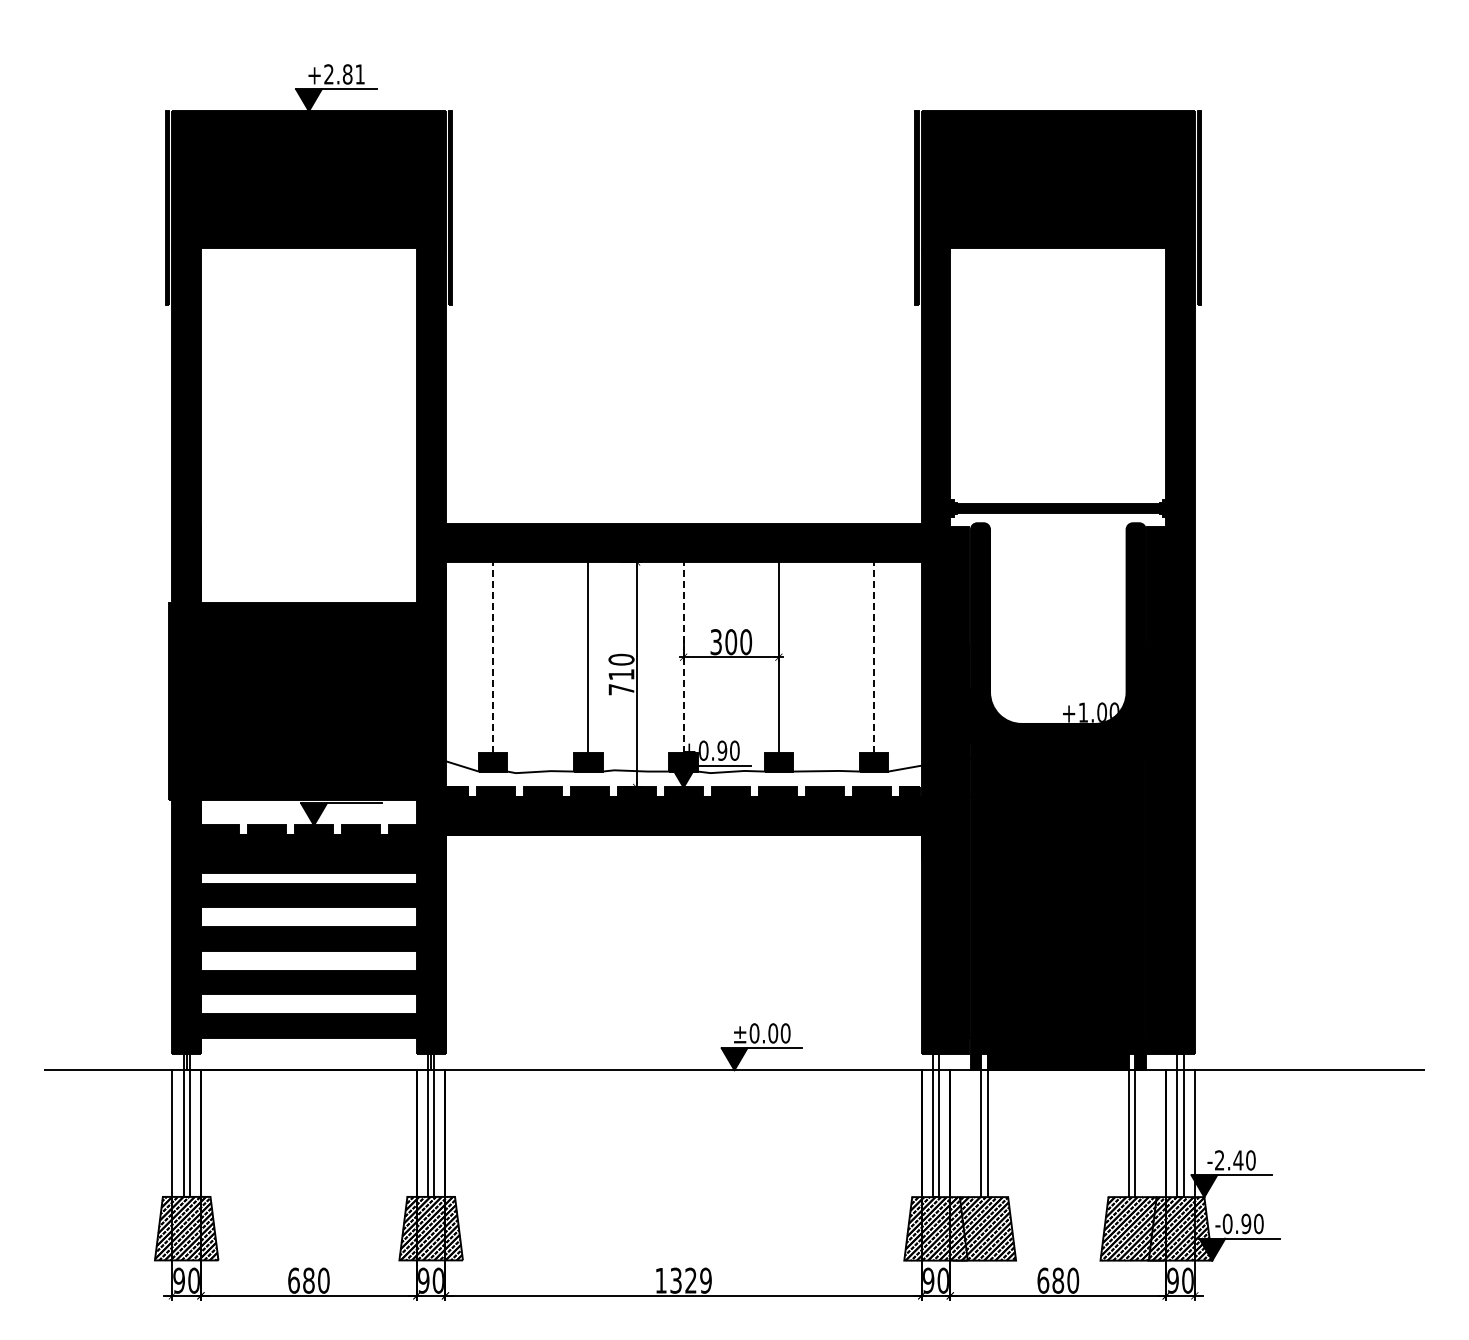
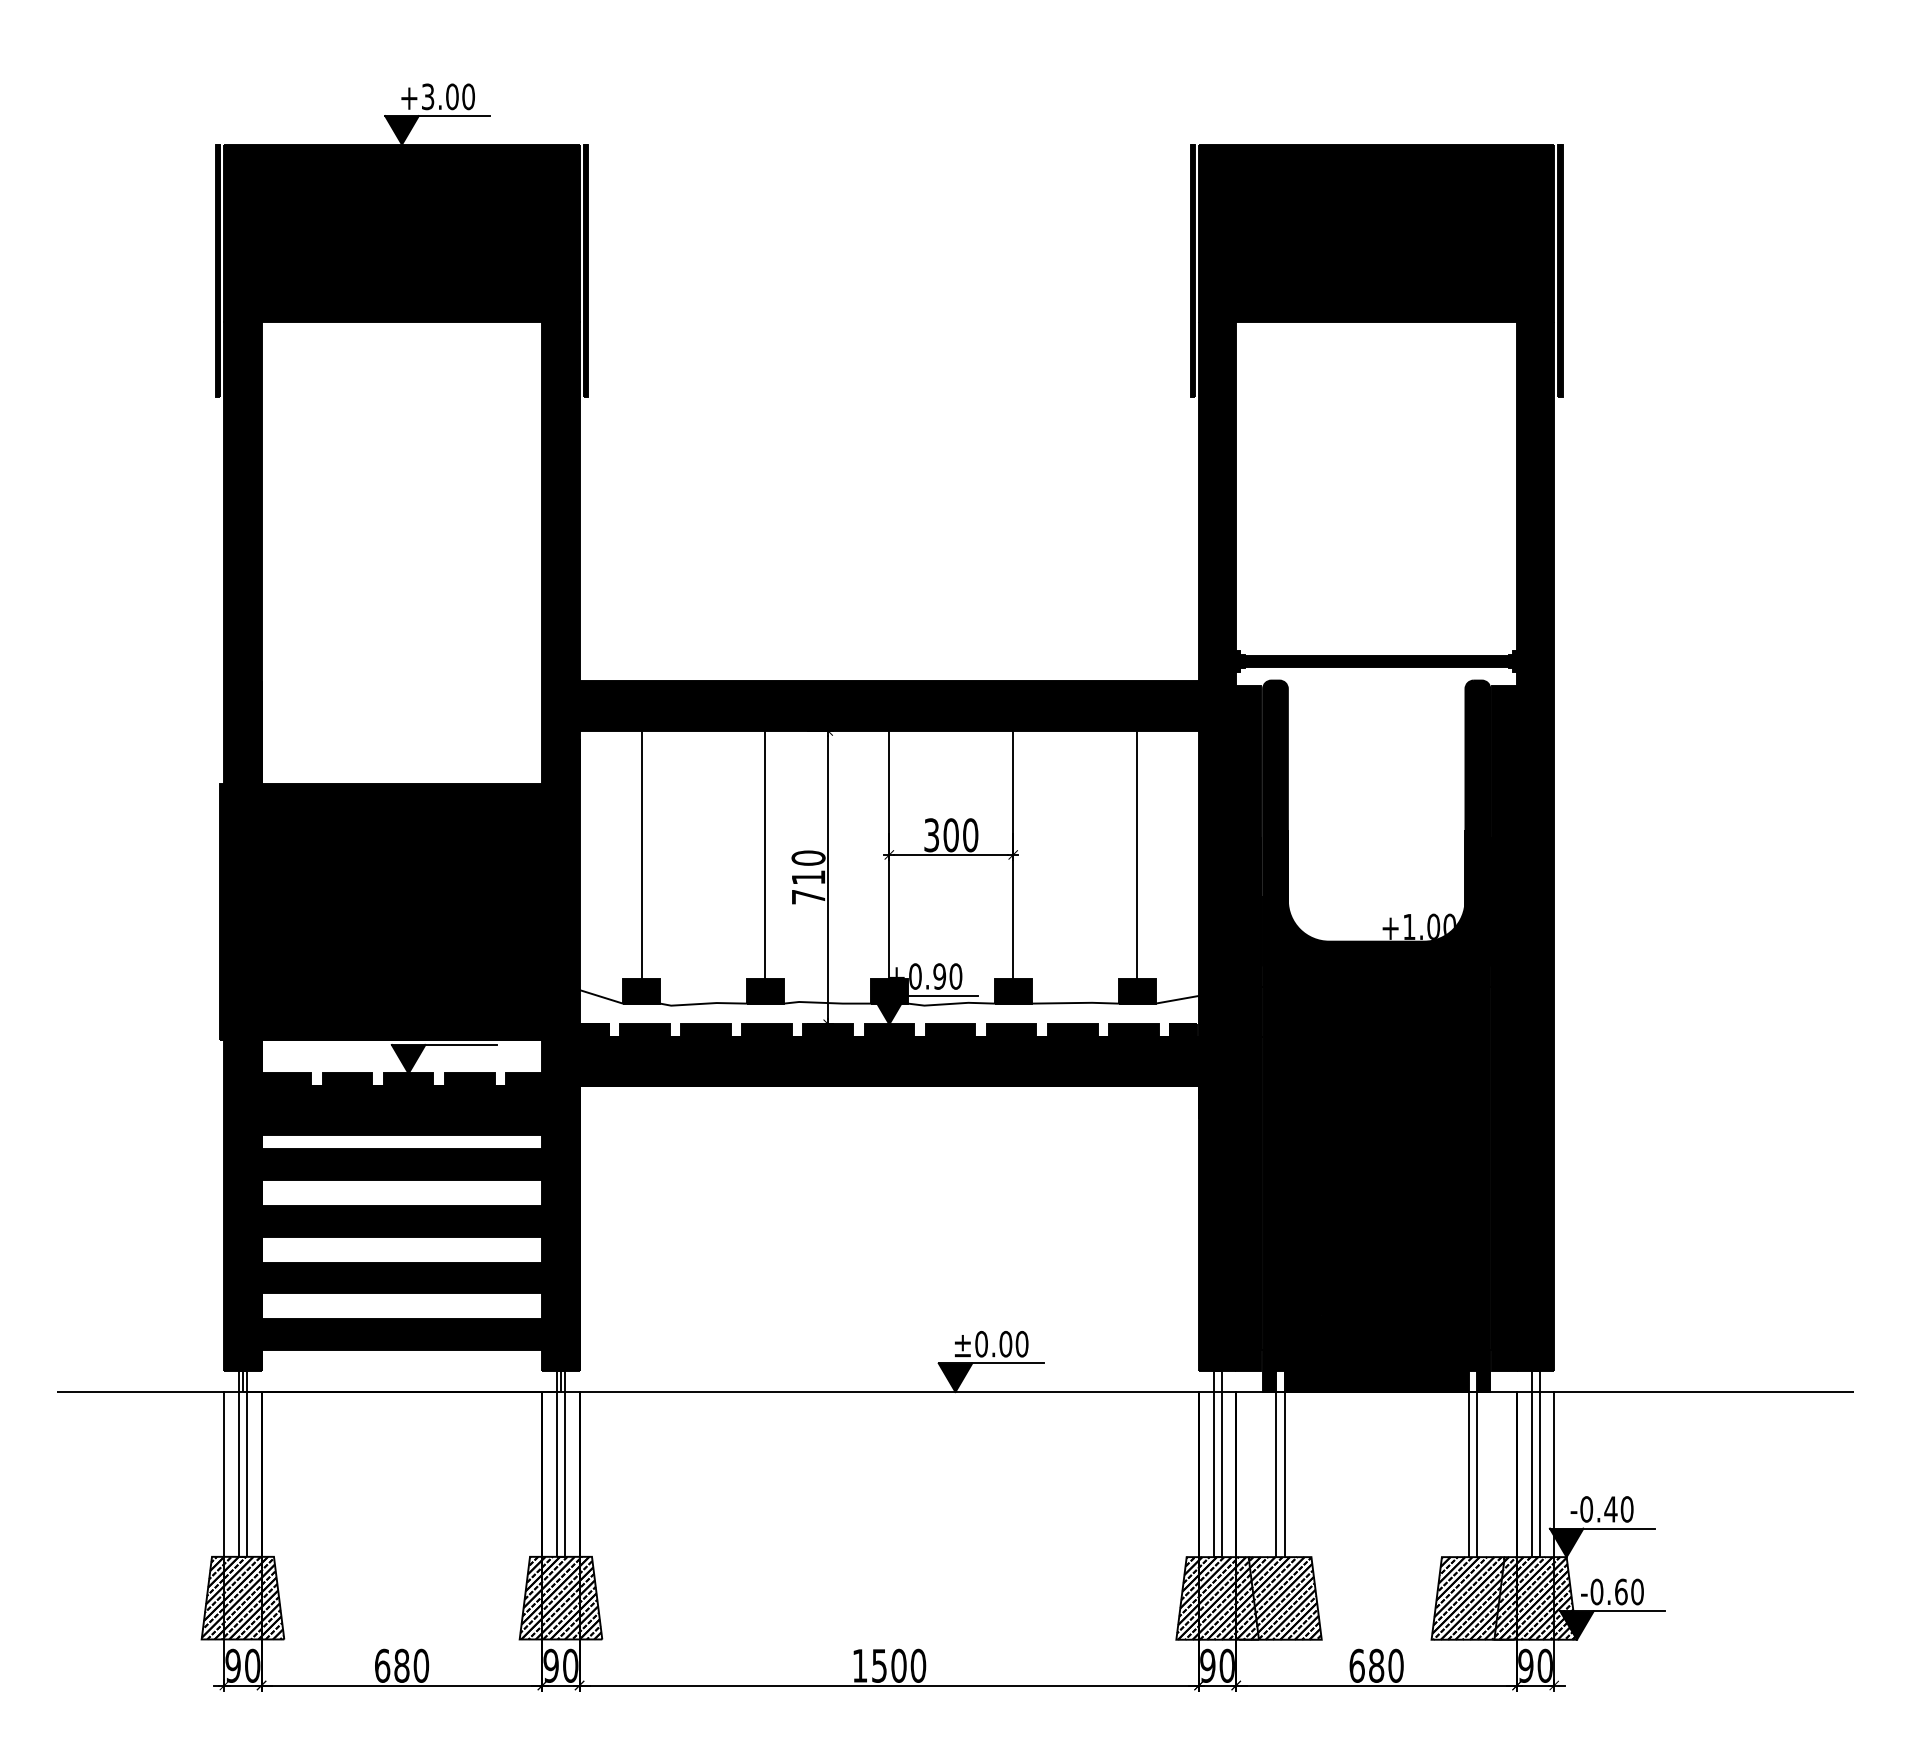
text: (344, 74) -> (448, 96), +2.81 -> +3.00
line: (493, 656) -> (642, 853), dashed -> solid
line: (683, 656) -> (889, 853), dashed -> solid
line: (874, 656) -> (1137, 853), dashed -> solid
text: (1219, 1160) -> (1586, 1509), -2.40 -> -0.40
text: (1246, 1223) -> (1621, 1591), -0.90 -> -0.60
text: (691, 1280) -> (899, 1665), 1329 -> 1500

